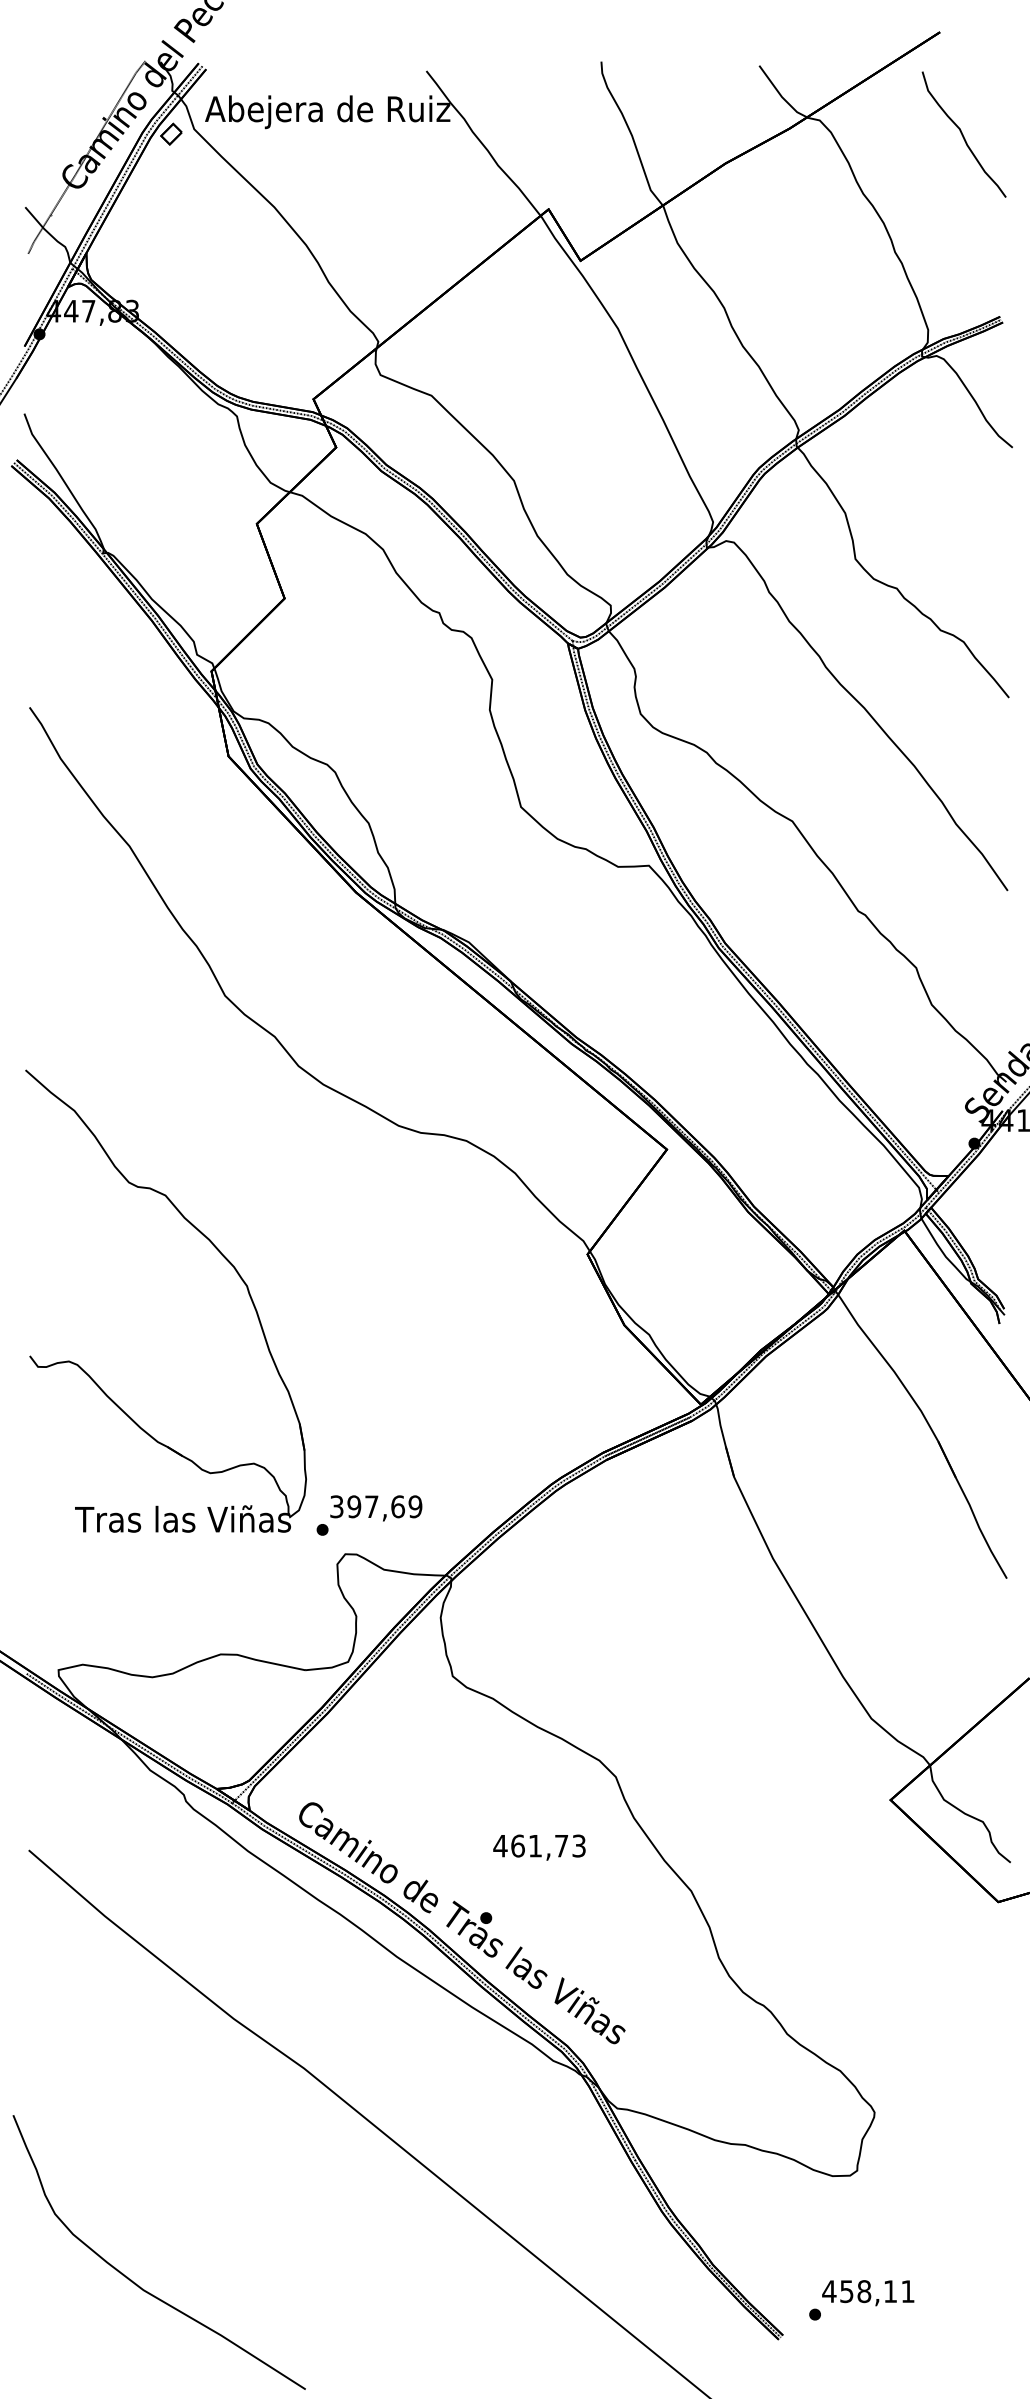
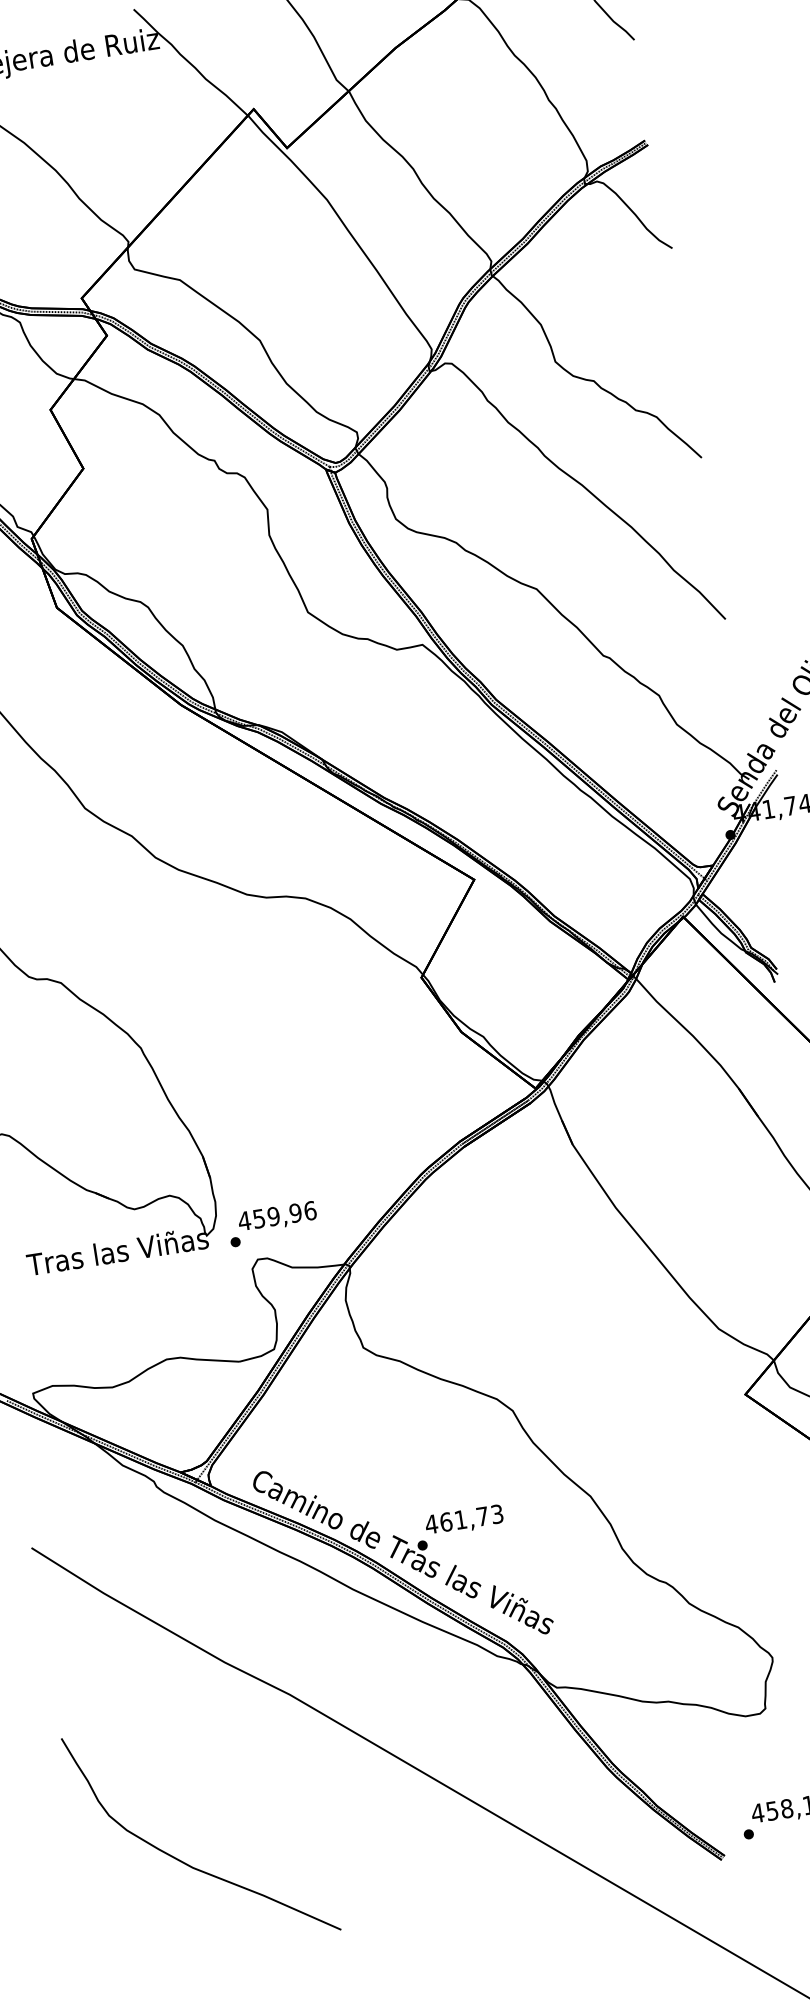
text: (375, 1506) -> (276, 1215), 397,69 -> 459,96
text: (539, 1847) -> (464, 1520), moved
curve: (135, 2282) -> (185, 1862), moved

